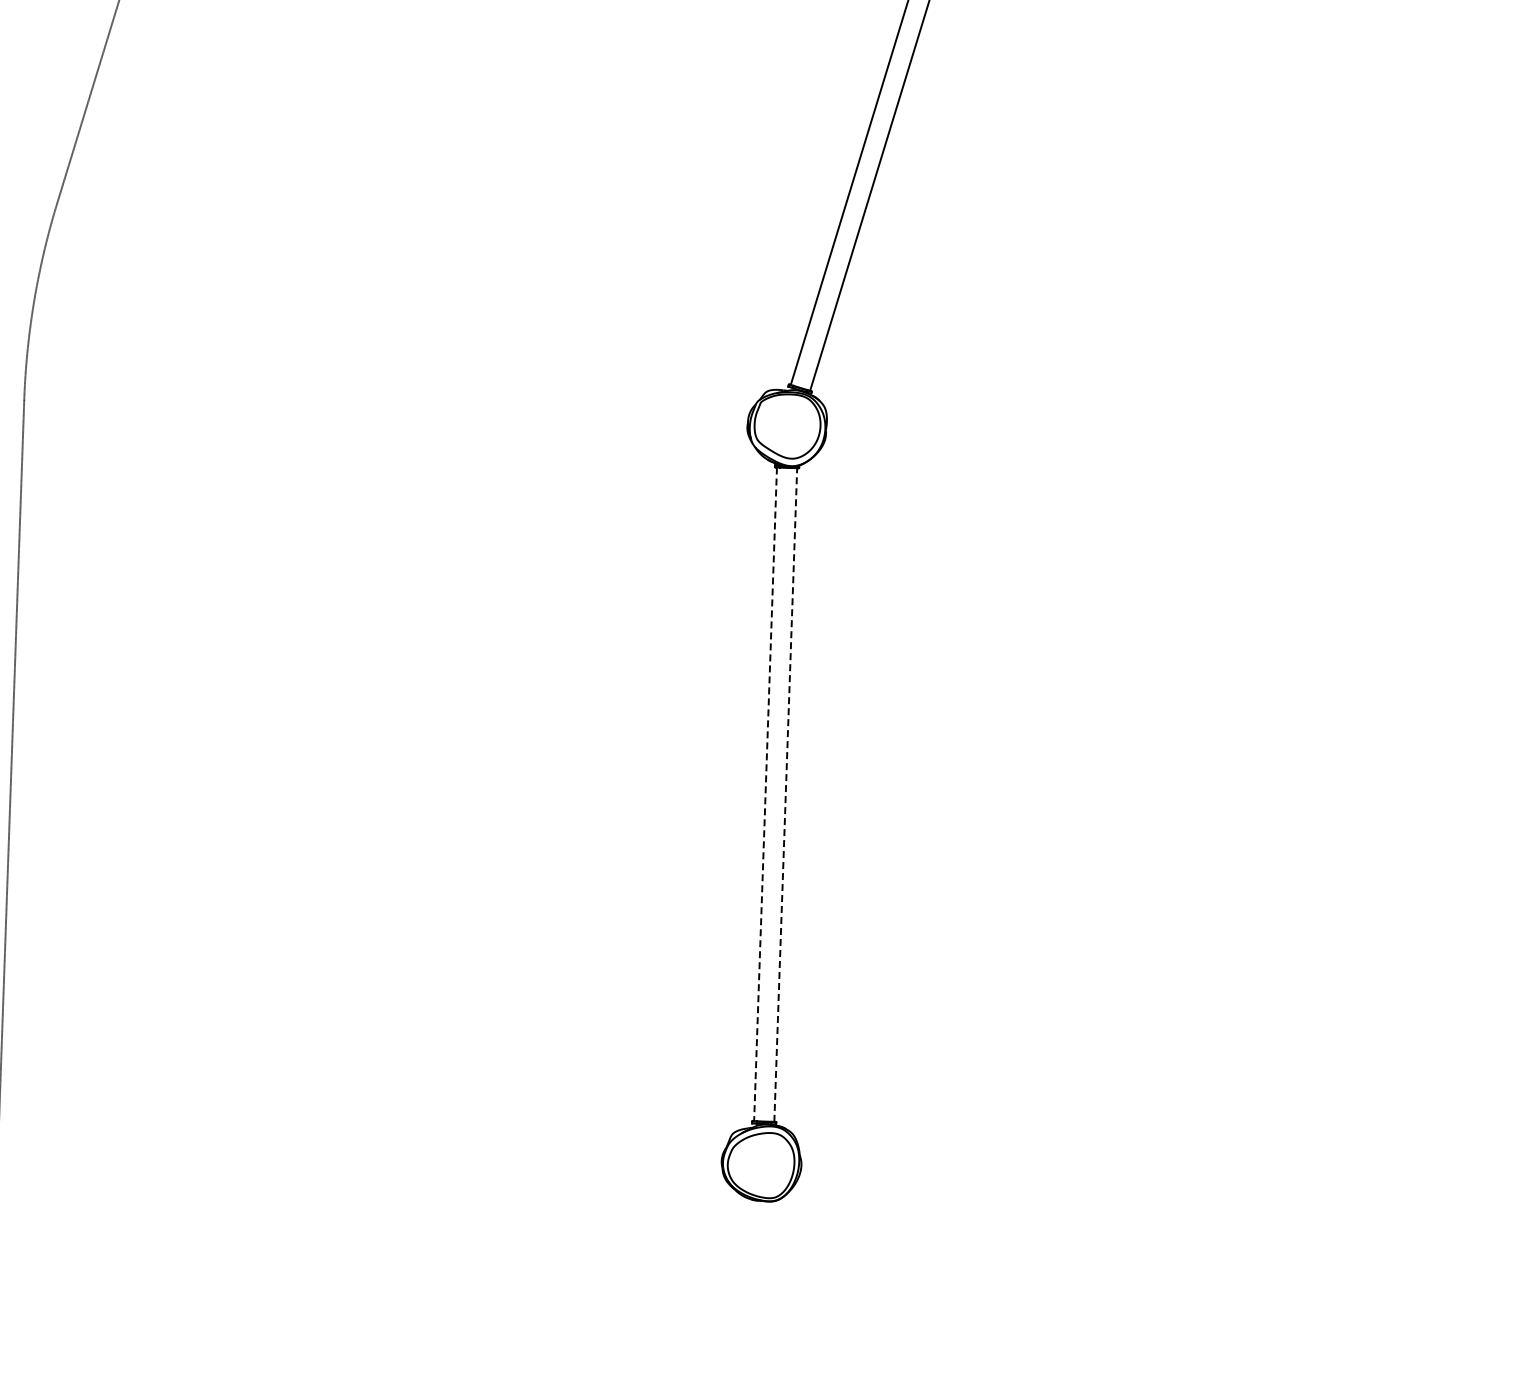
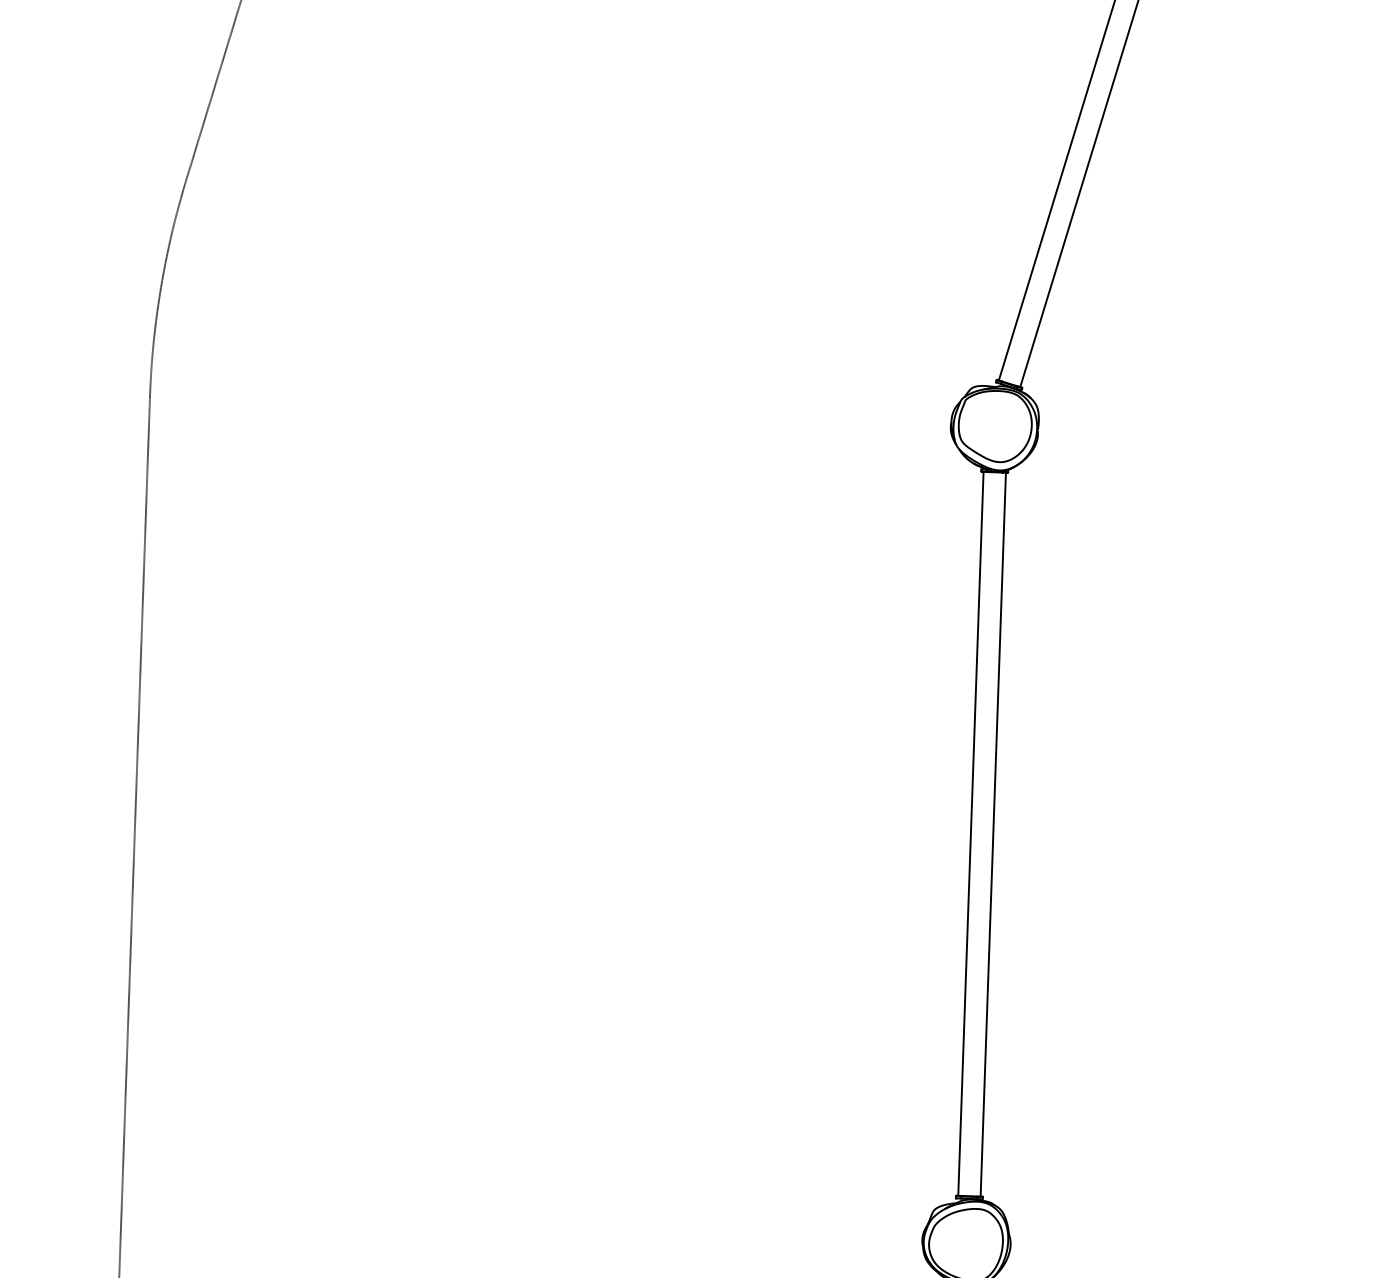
line: (765, 794) -> (970, 834), dashed -> solid
line: (785, 794) -> (992, 834), dashed -> solid

